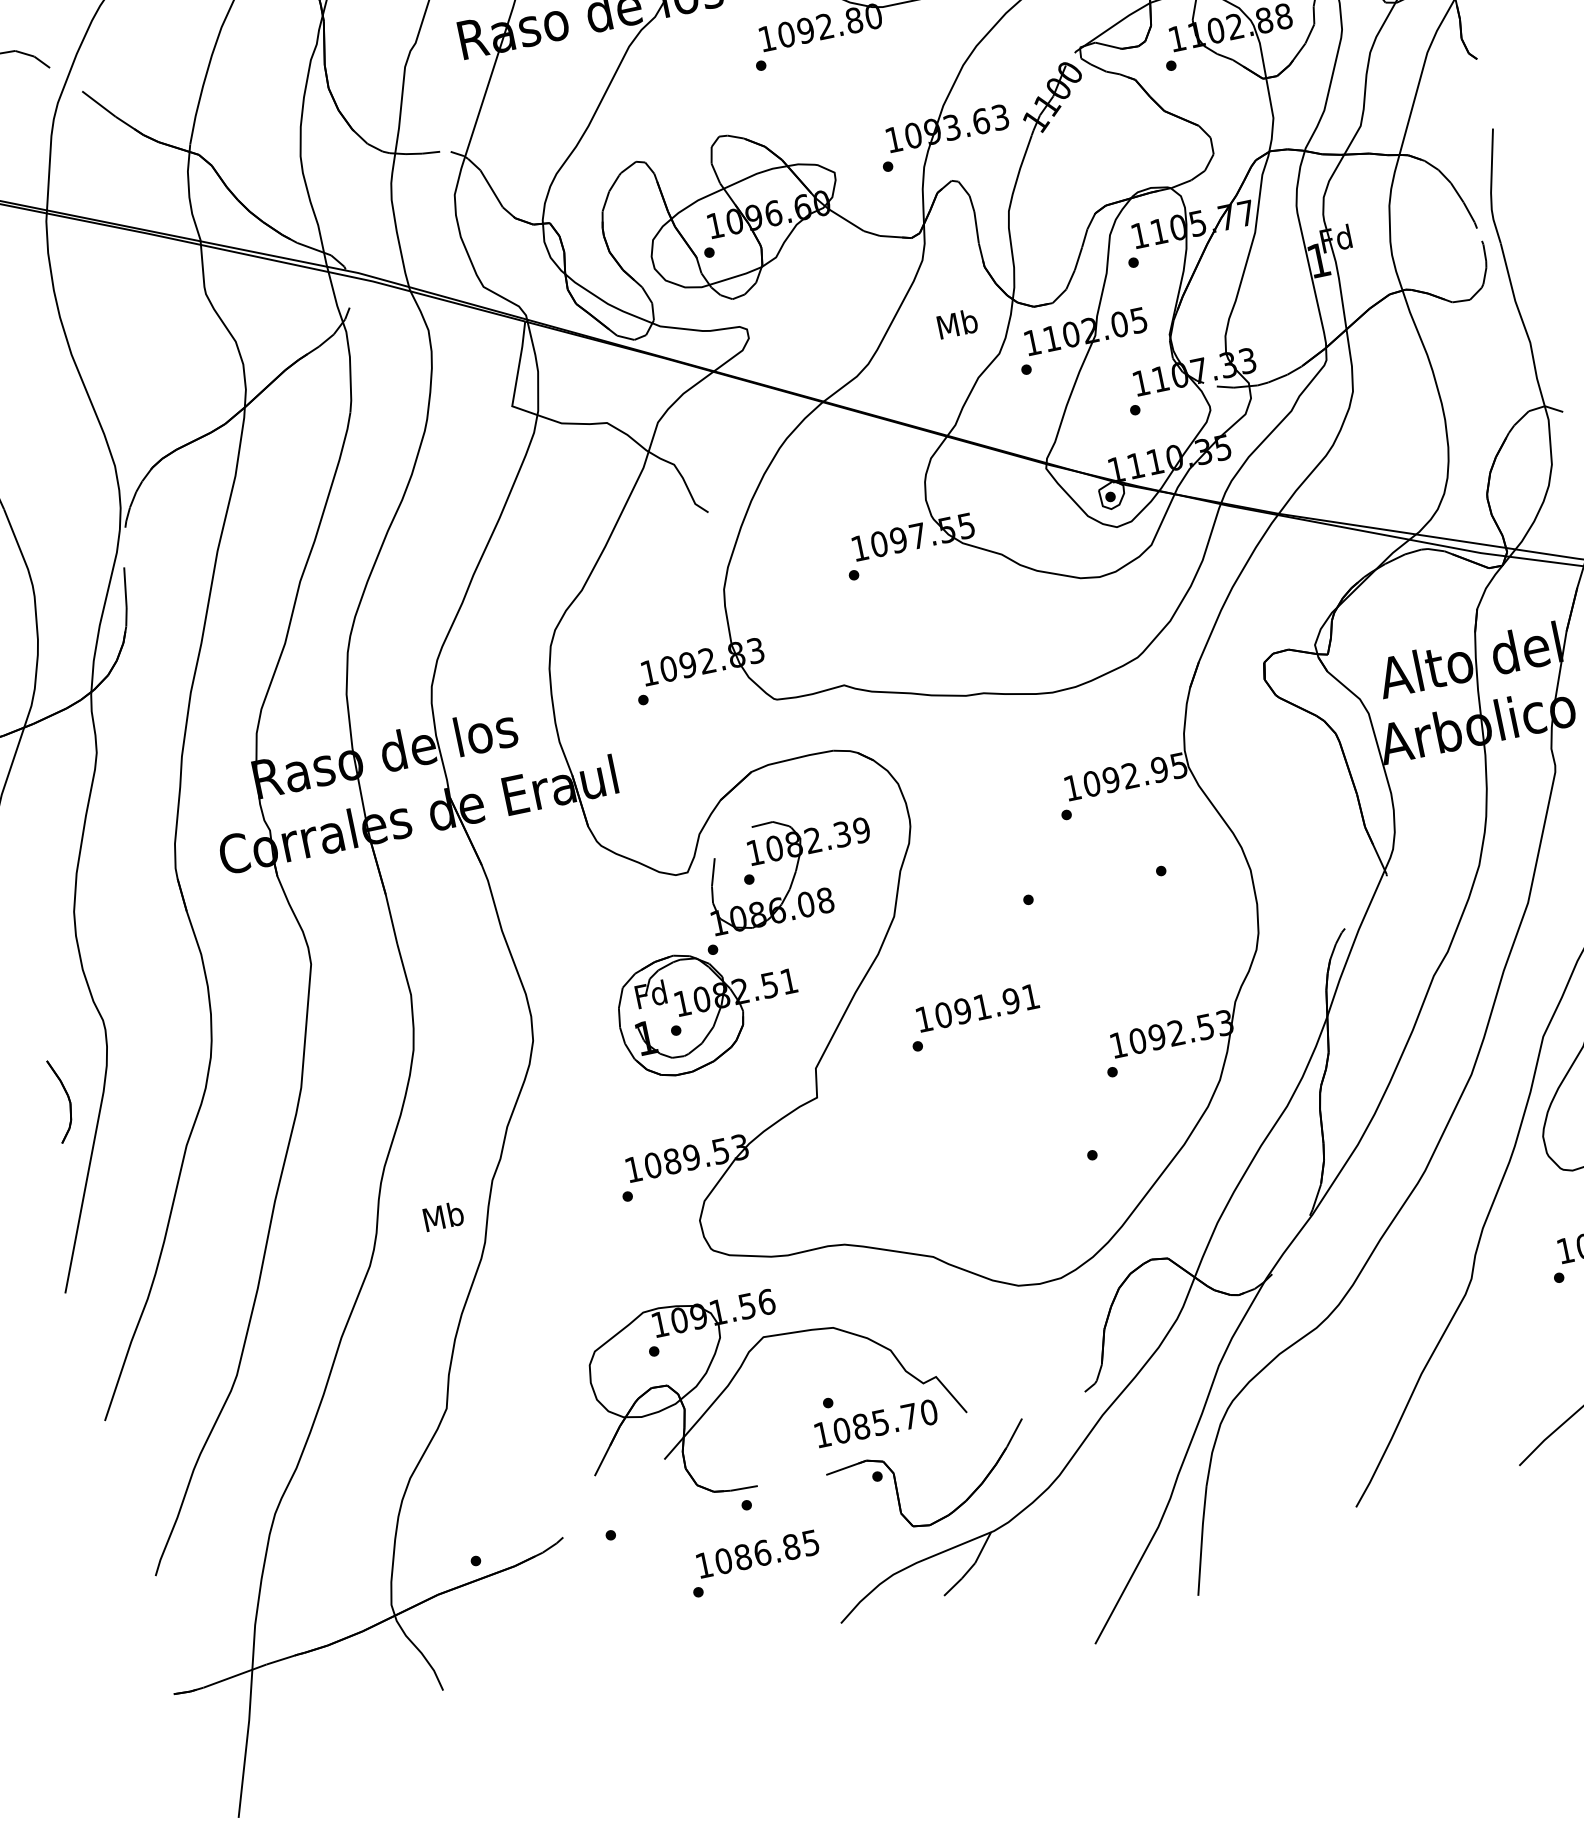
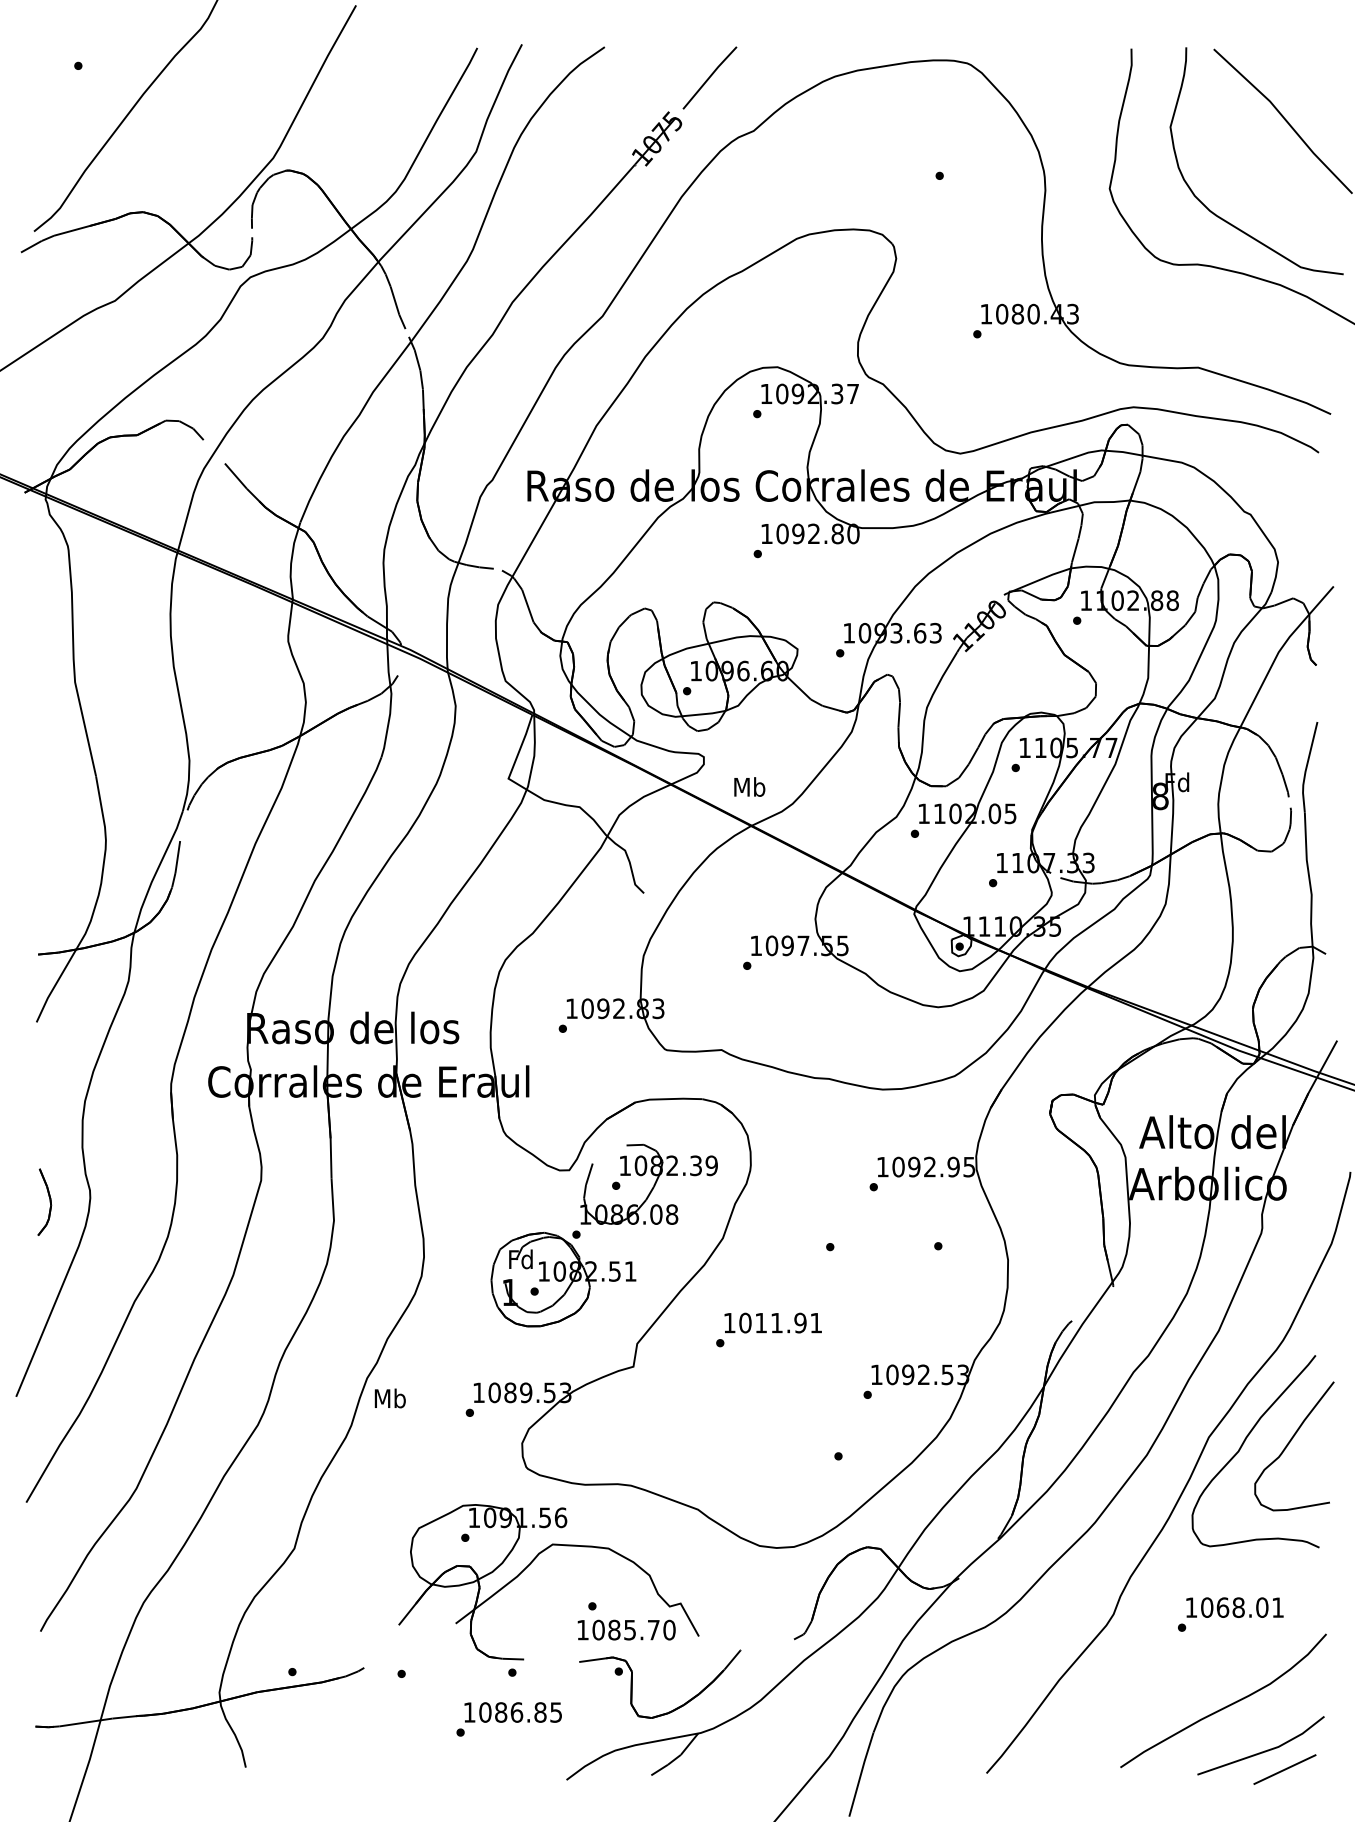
text: (1318, 260) -> (1160, 796), 1 -> 8
text: (957, 323) -> (749, 786), moved
text: (963, 1010) -> (761, 1322), 1091.91 -> 1011.91
part: (61, 1099) -> (44, 1201), moved
text: (442, 1216) -> (389, 1398), moved

